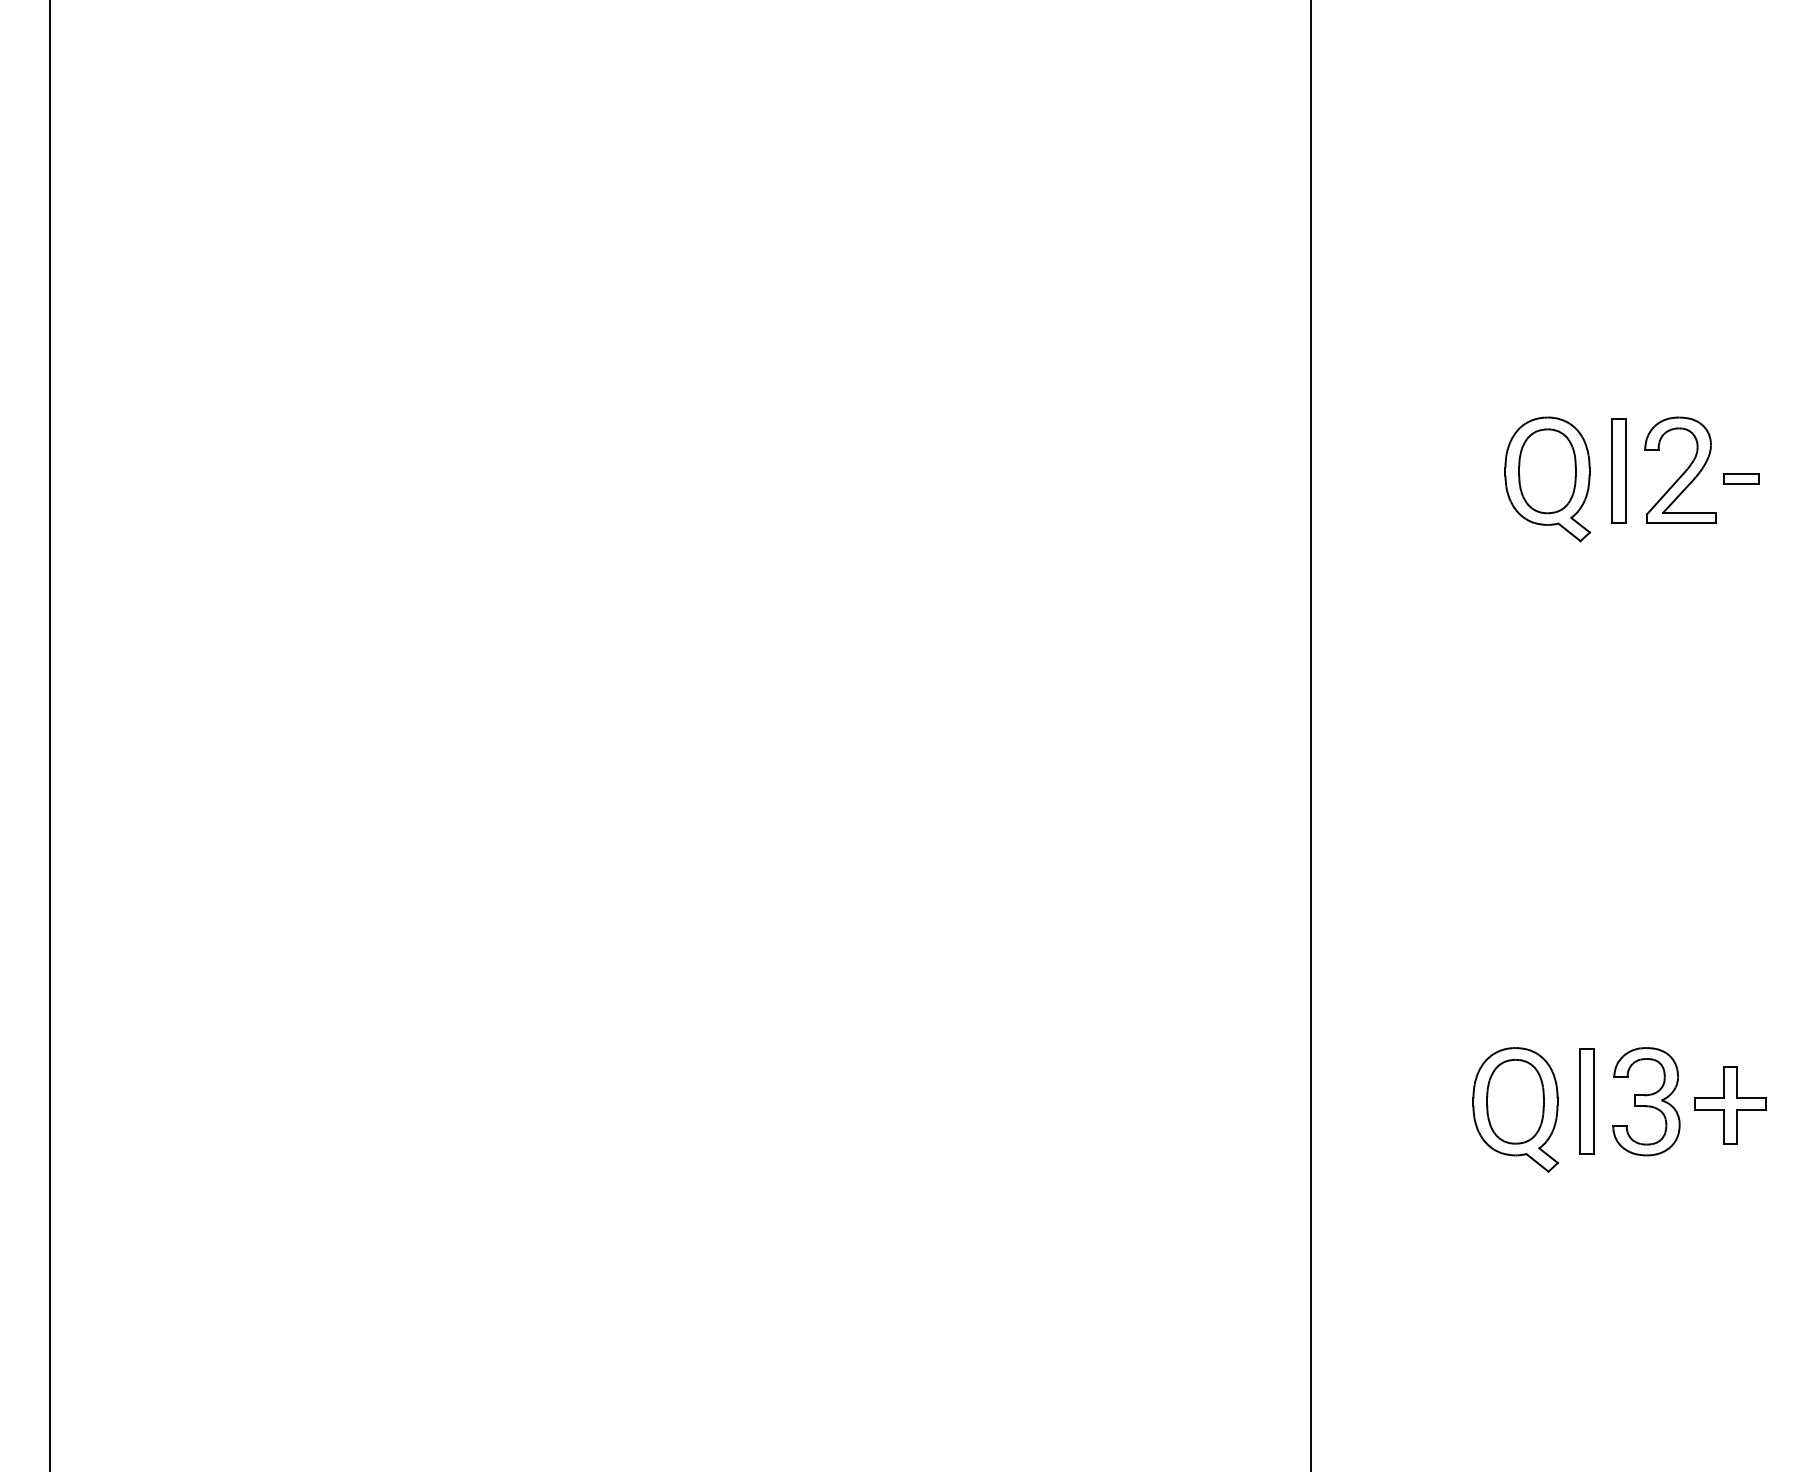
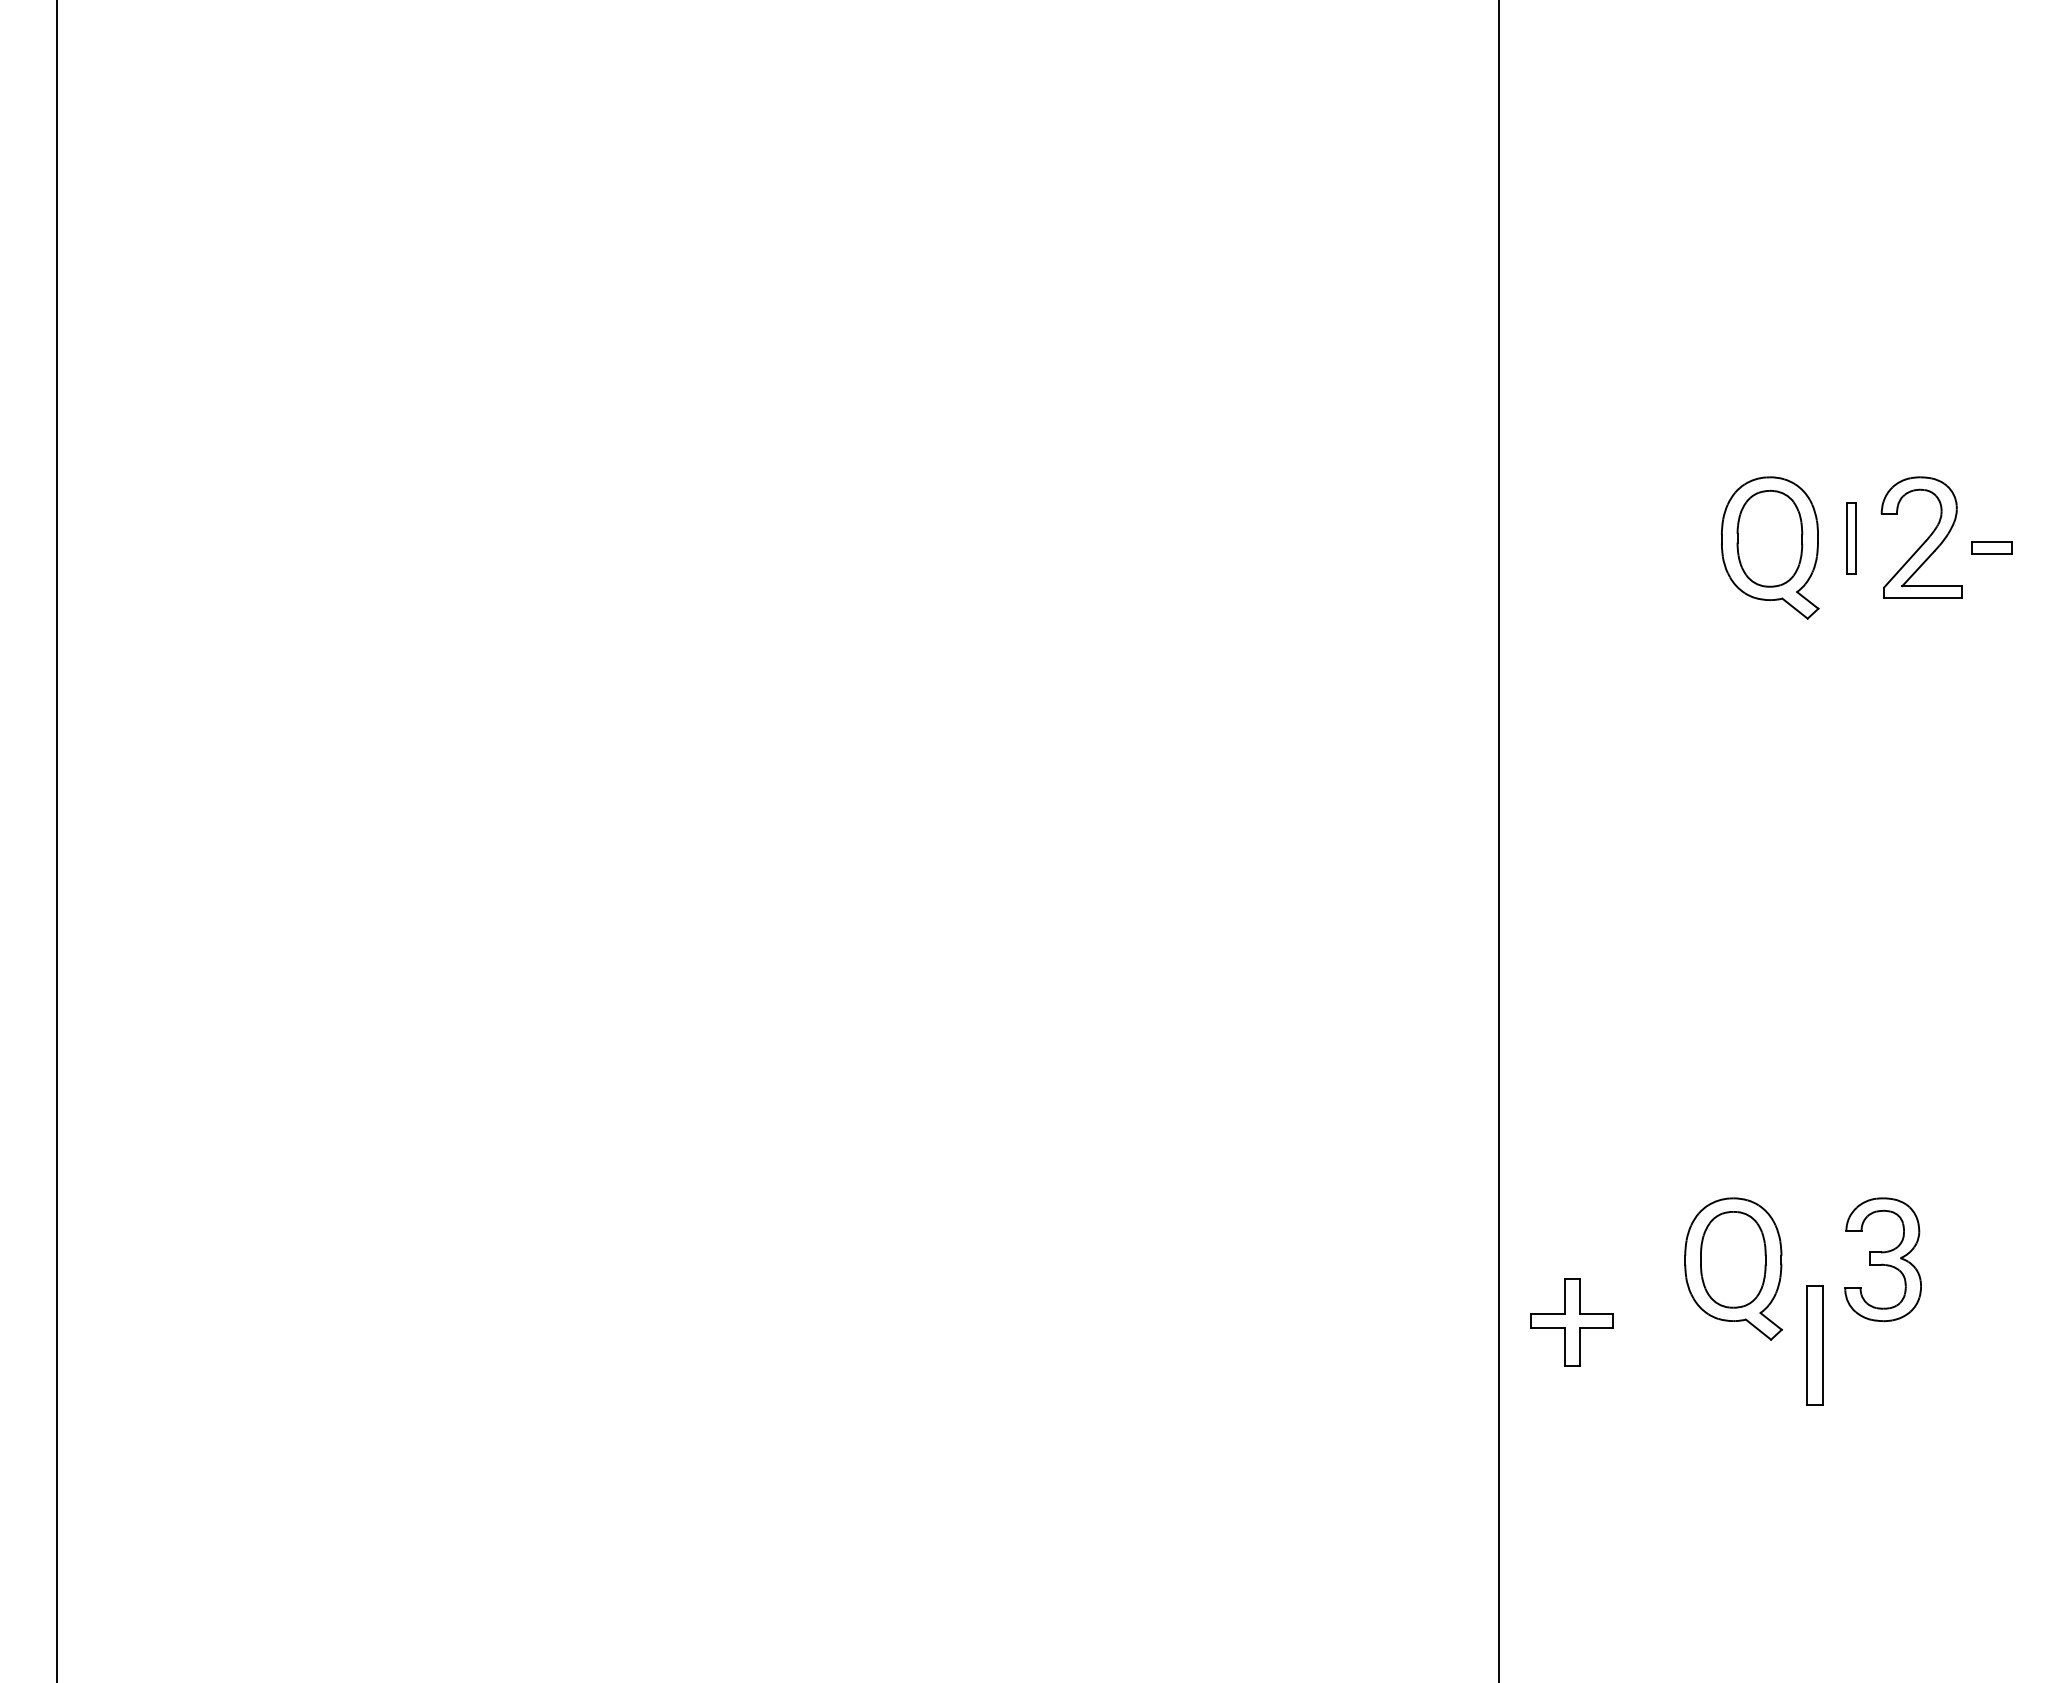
part: (1618, 470) -> (1851, 537), size x0.6
part: (1586, 1101) -> (1814, 1345), moved
part: (1730, 1105) -> (1572, 1322), moved

